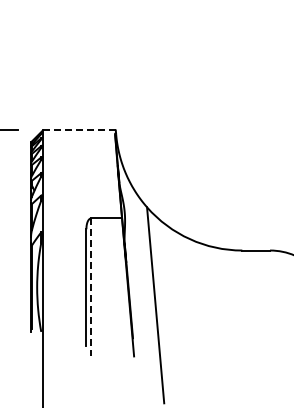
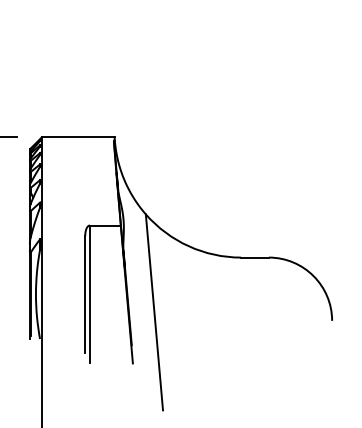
line: (79, 130) -> (78, 137), dashed -> solid
line: (90, 287) -> (89, 294), dashed -> solid

